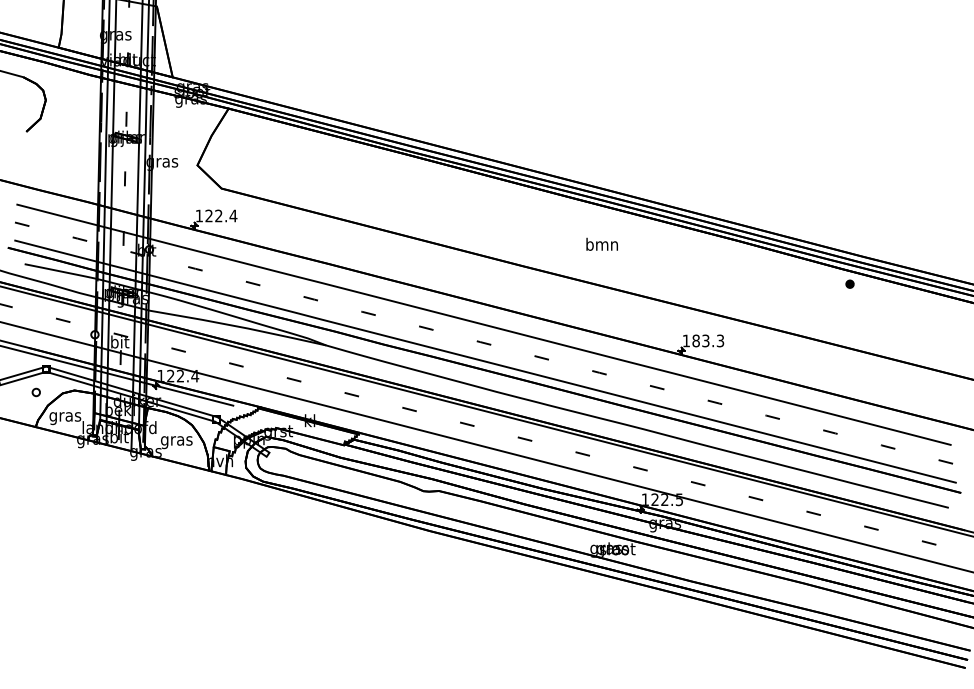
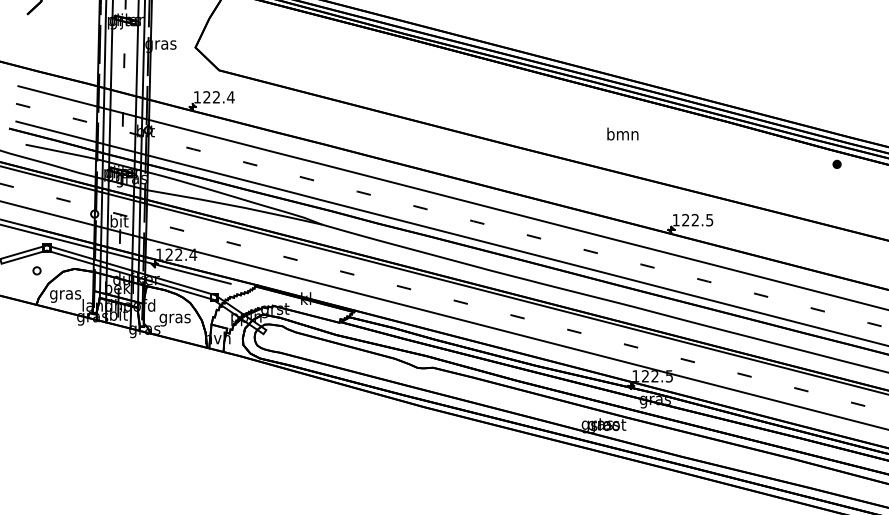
text: (601, 243) -> (622, 133), moved
text: (708, 340) -> (697, 219), 183.3 -> 122.5

